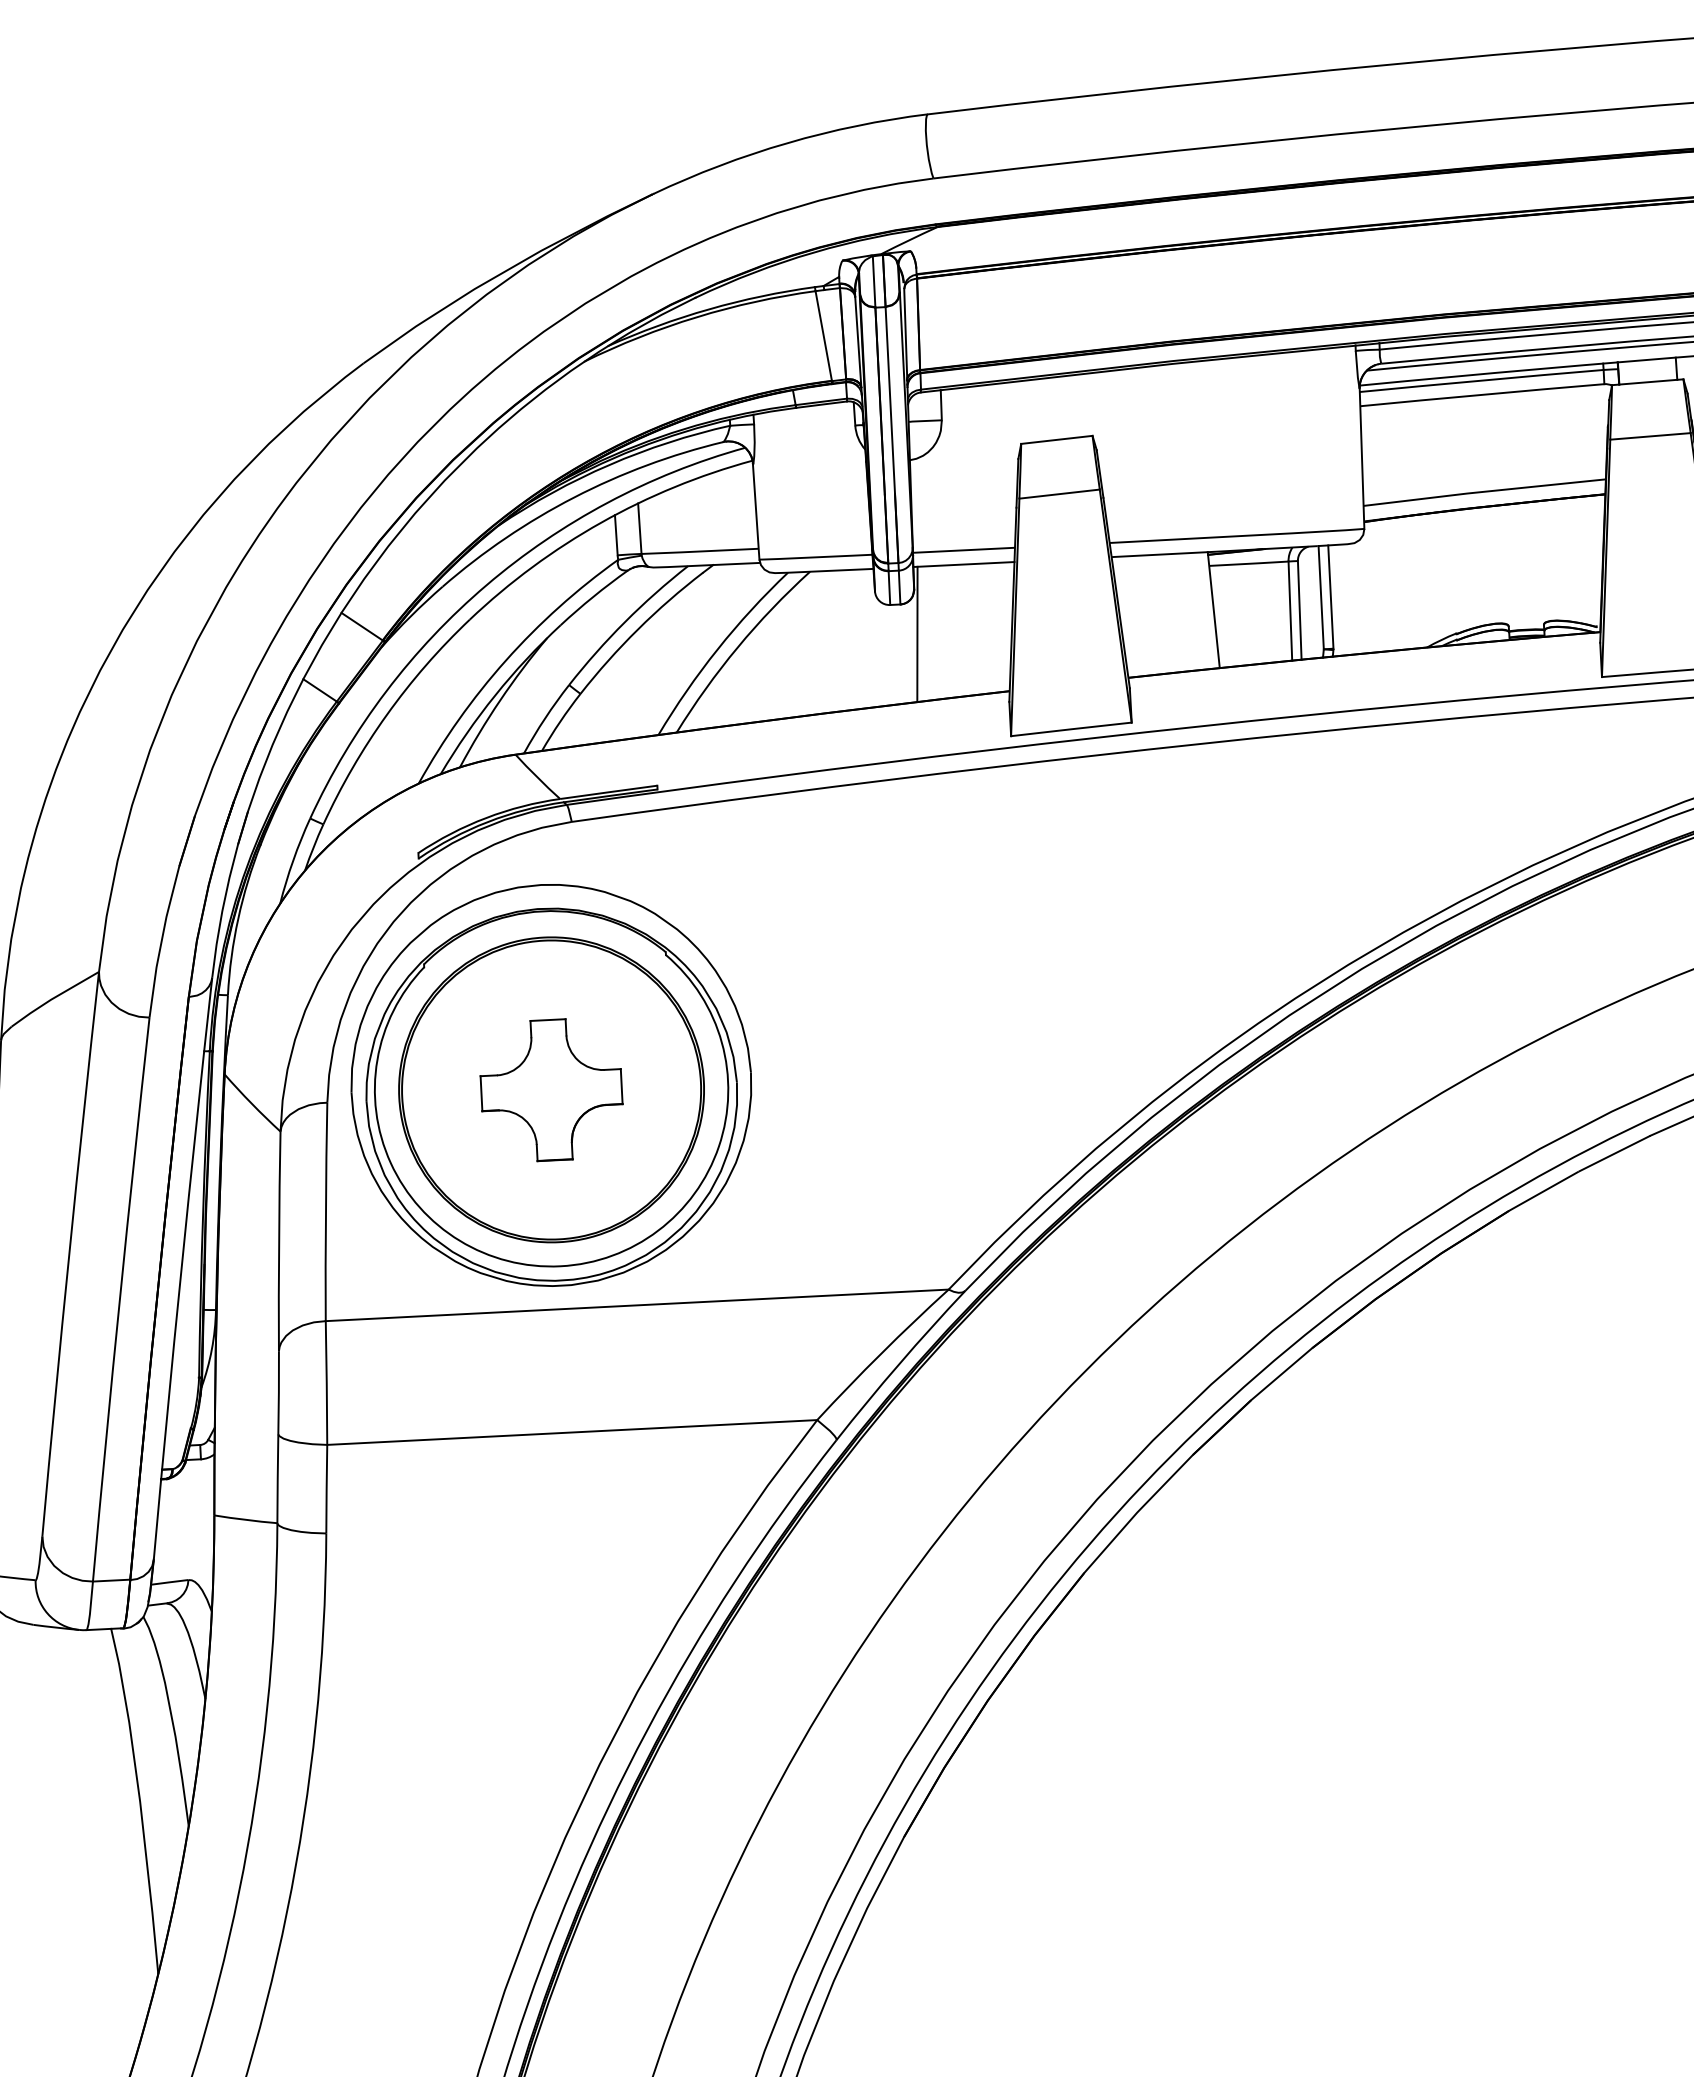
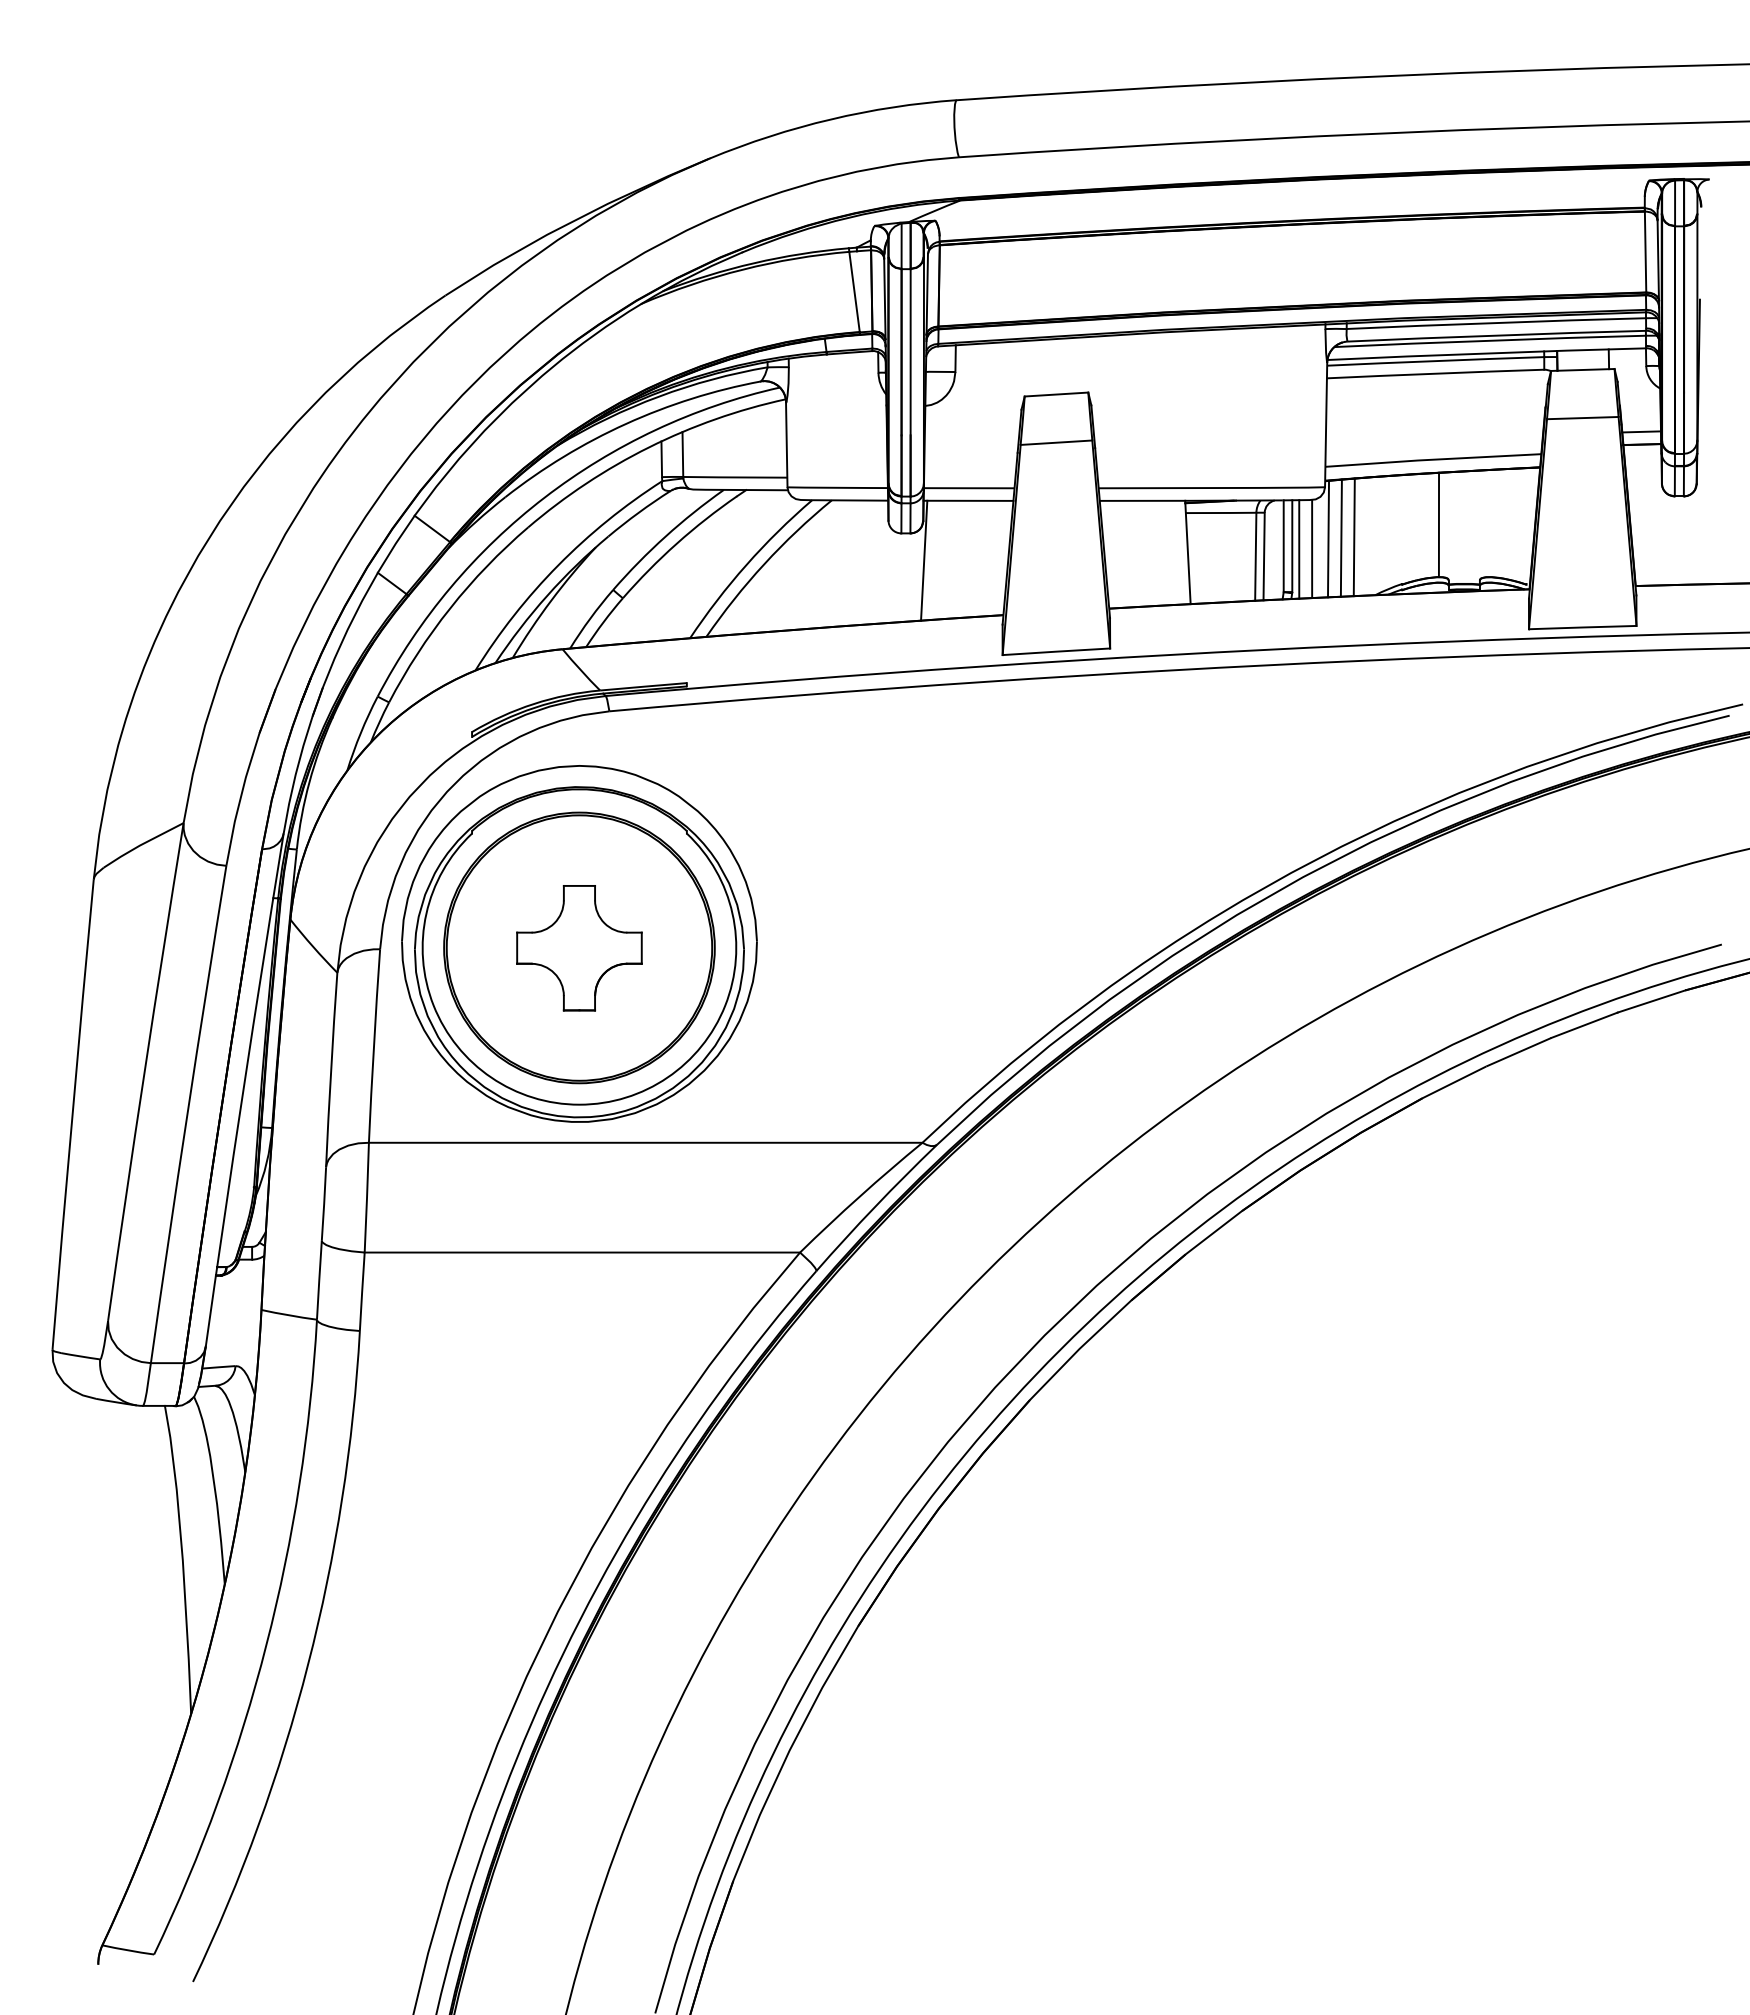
line: (1494, 564) -> (1438, 524), added
line: (1399, 583) -> (1353, 537), added
line: (1384, 584) -> (1340, 537), added
line: (1371, 586) -> (1328, 538), added
line: (1353, 598) -> (1312, 548), added
line: (1339, 600) -> (1299, 549), added

